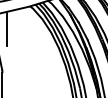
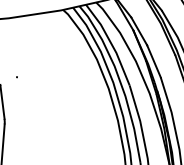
line: (7, 28) -> (19, 46), removed

